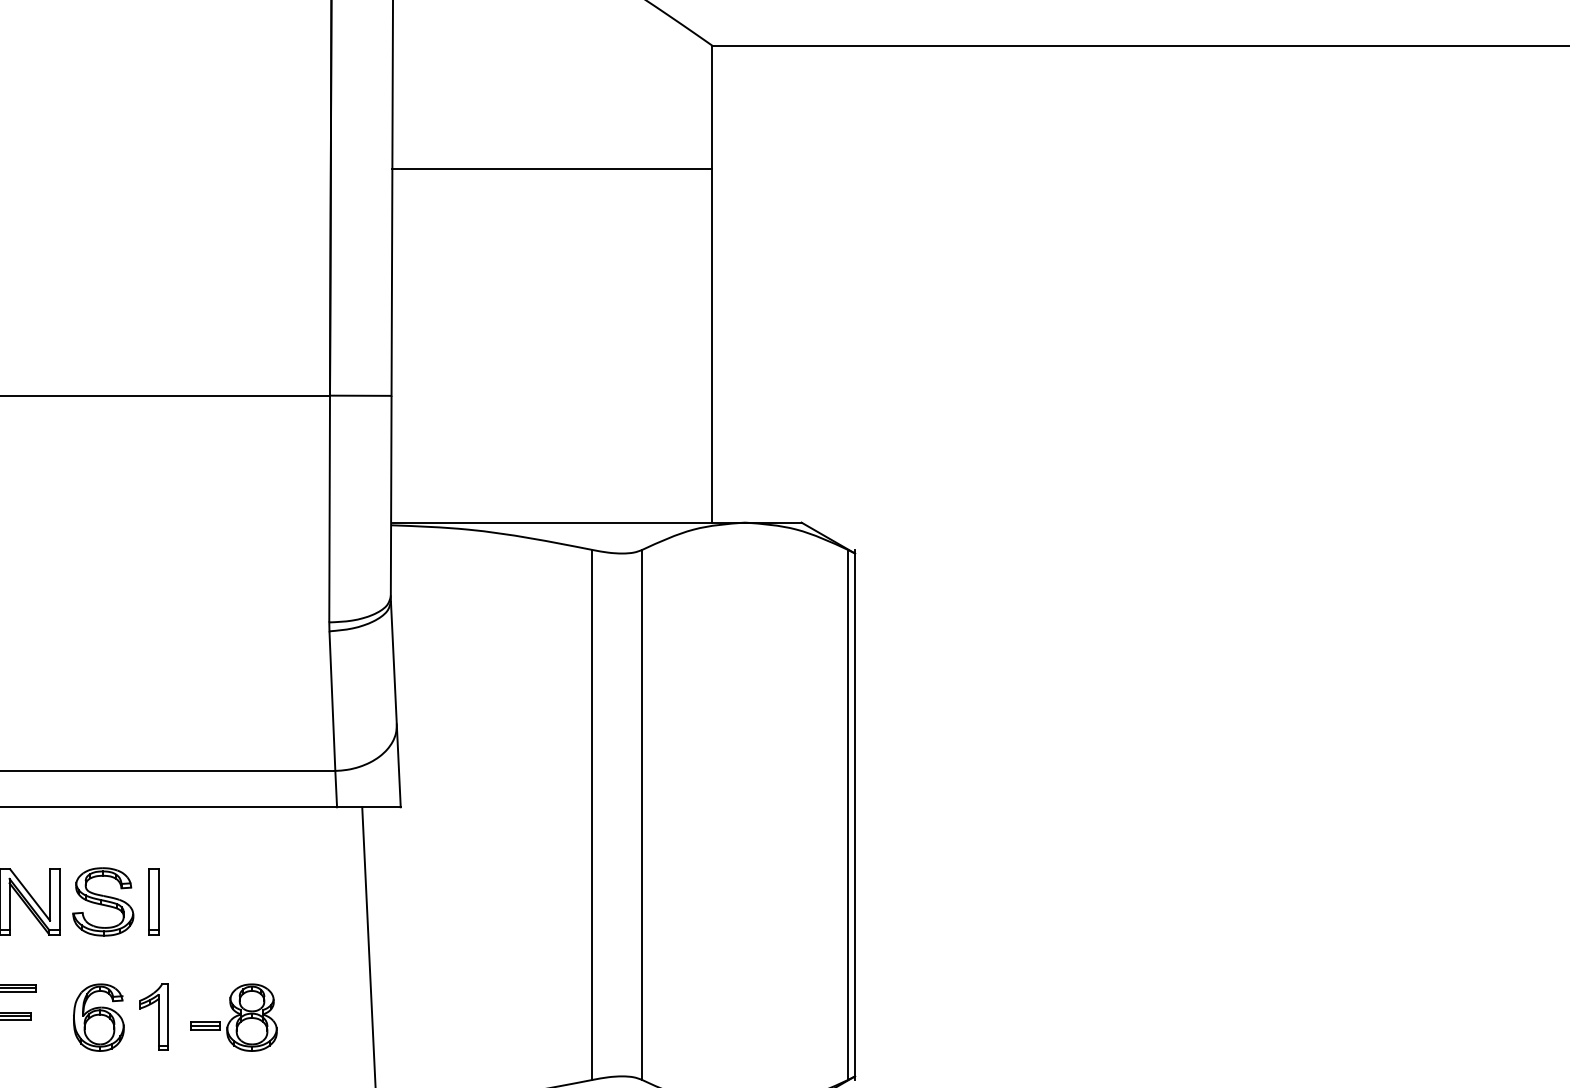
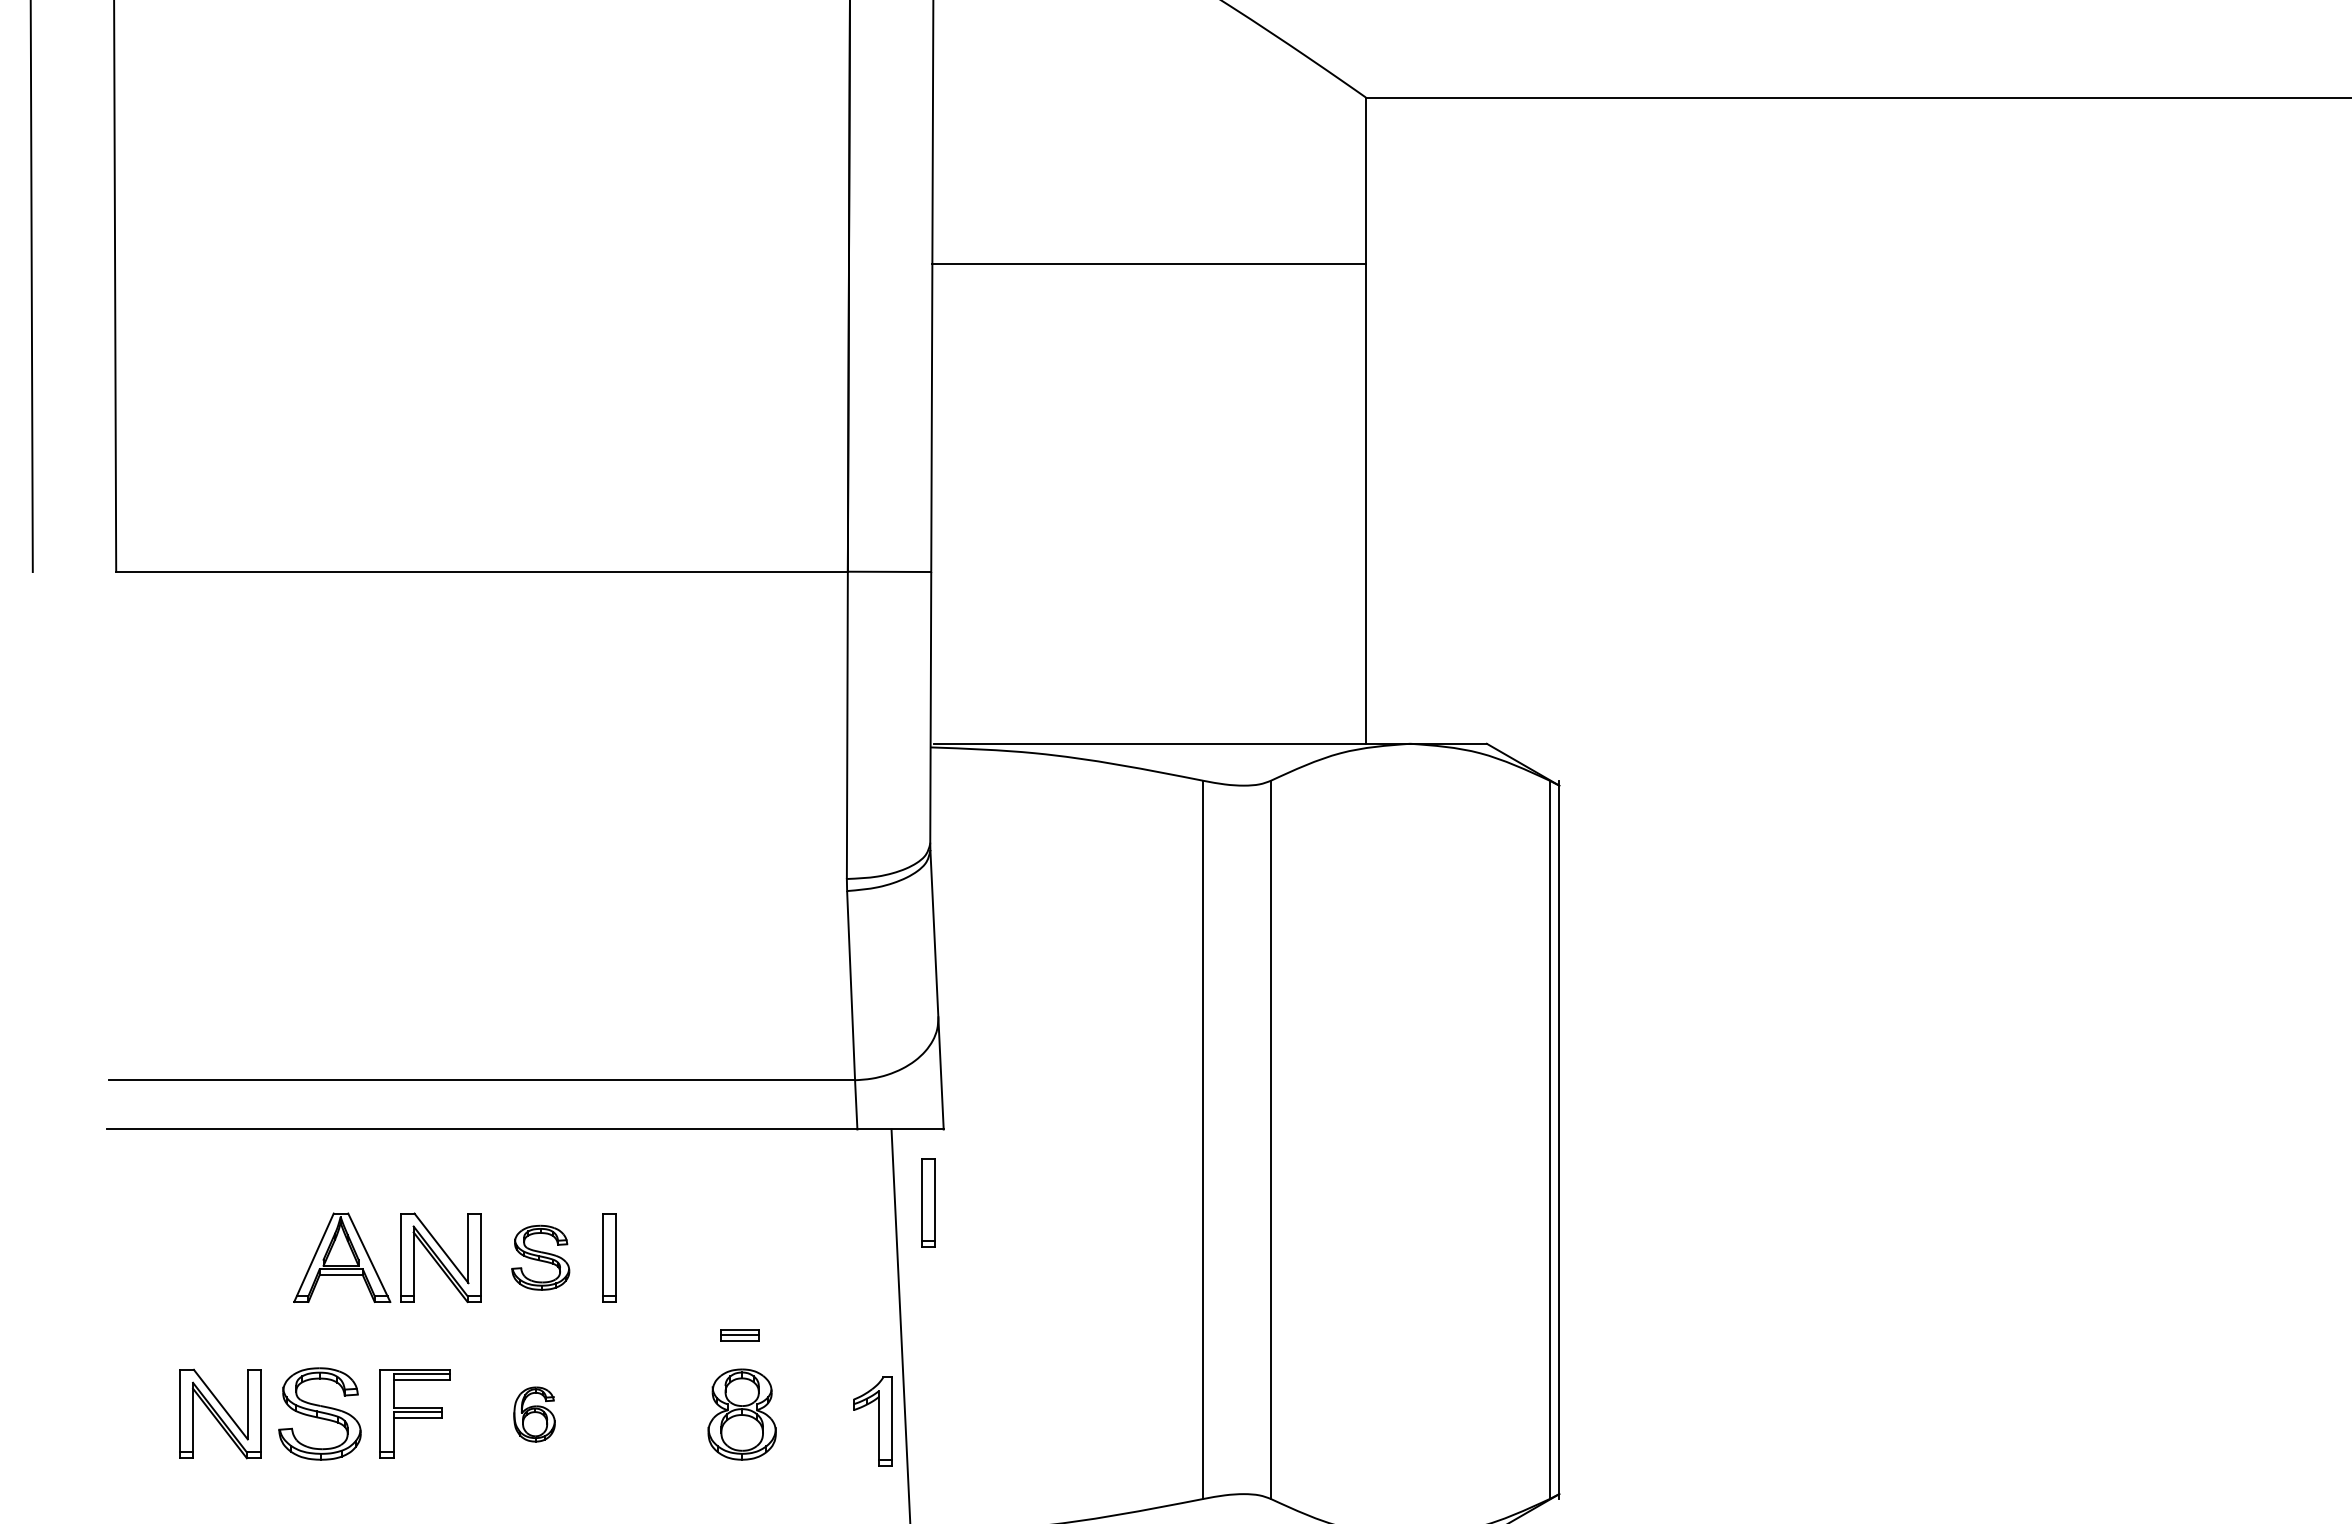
part: (389, 861) -> (928, 1202), added
part: (103, 901) -> (540, 1257), size x0.7
part: (154, 1016) -> (872, 1421), moved
part: (98, 1017) -> (534, 1414), size x0.6
part: (205, 1026) -> (739, 1335), moved

